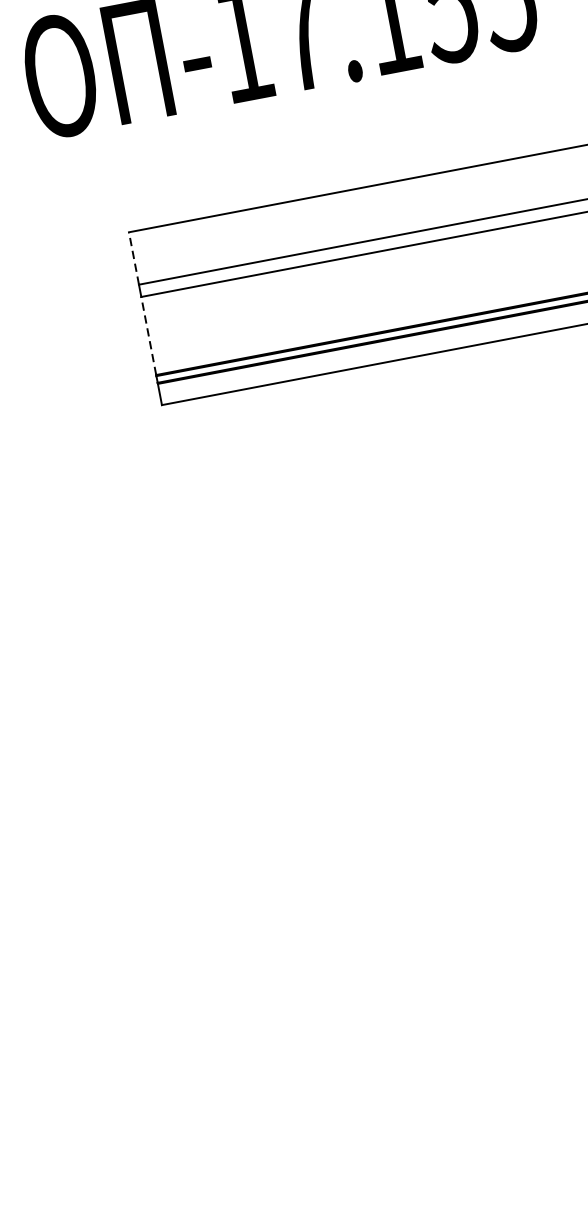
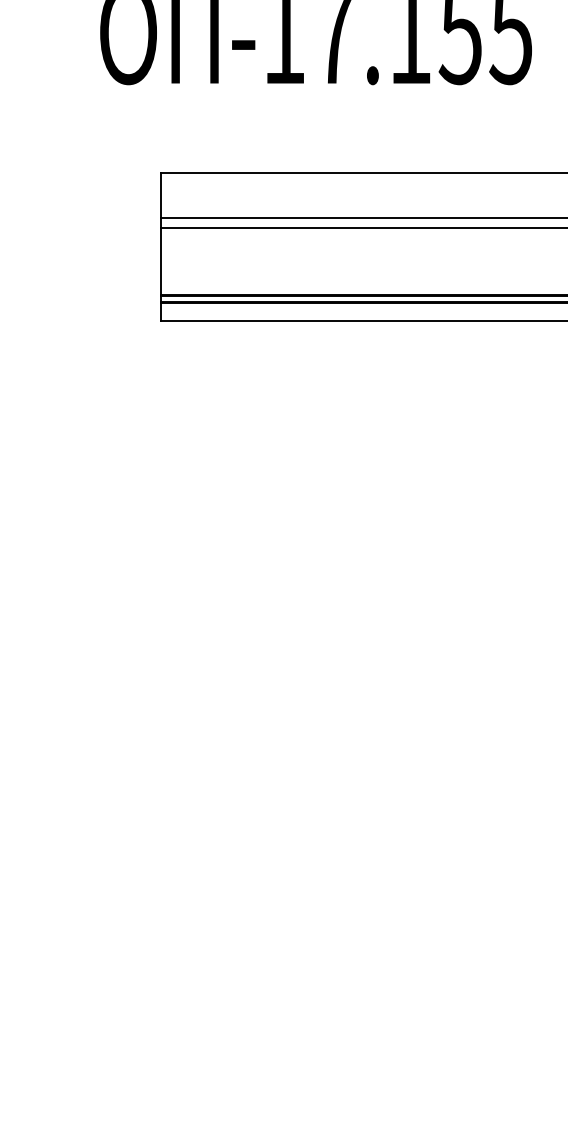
line: (133, 257) -> (160, 194), dashed -> solid
line: (148, 335) -> (160, 261), dashed -> solid

